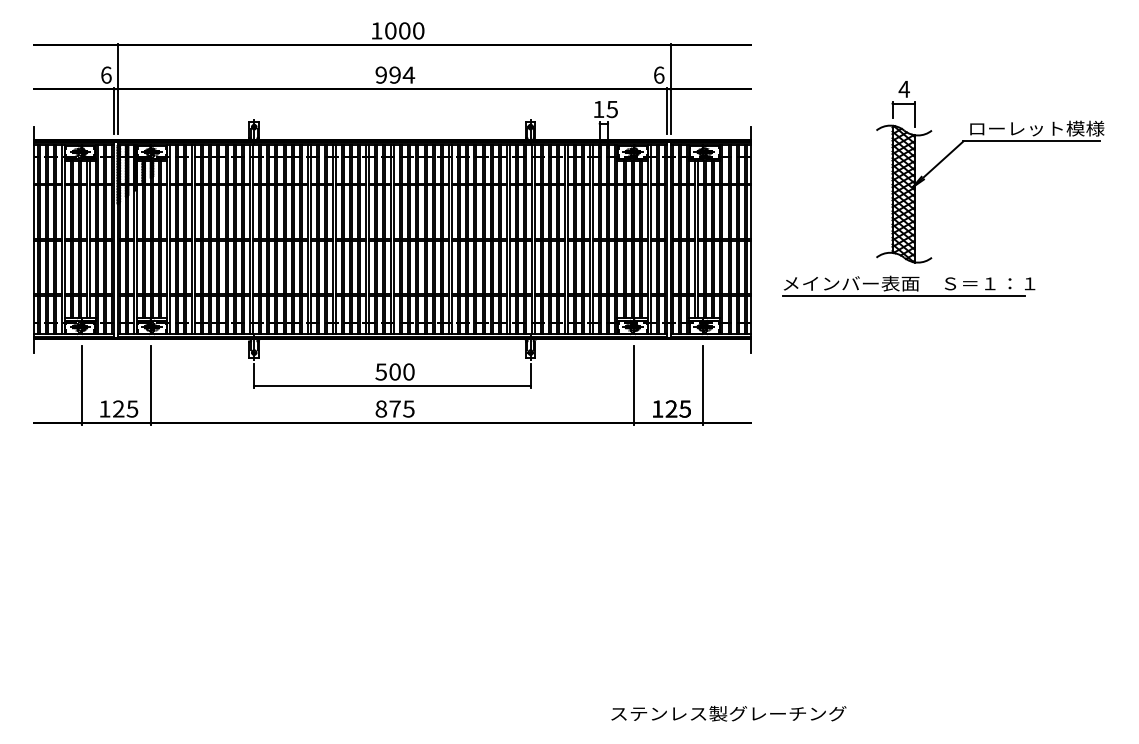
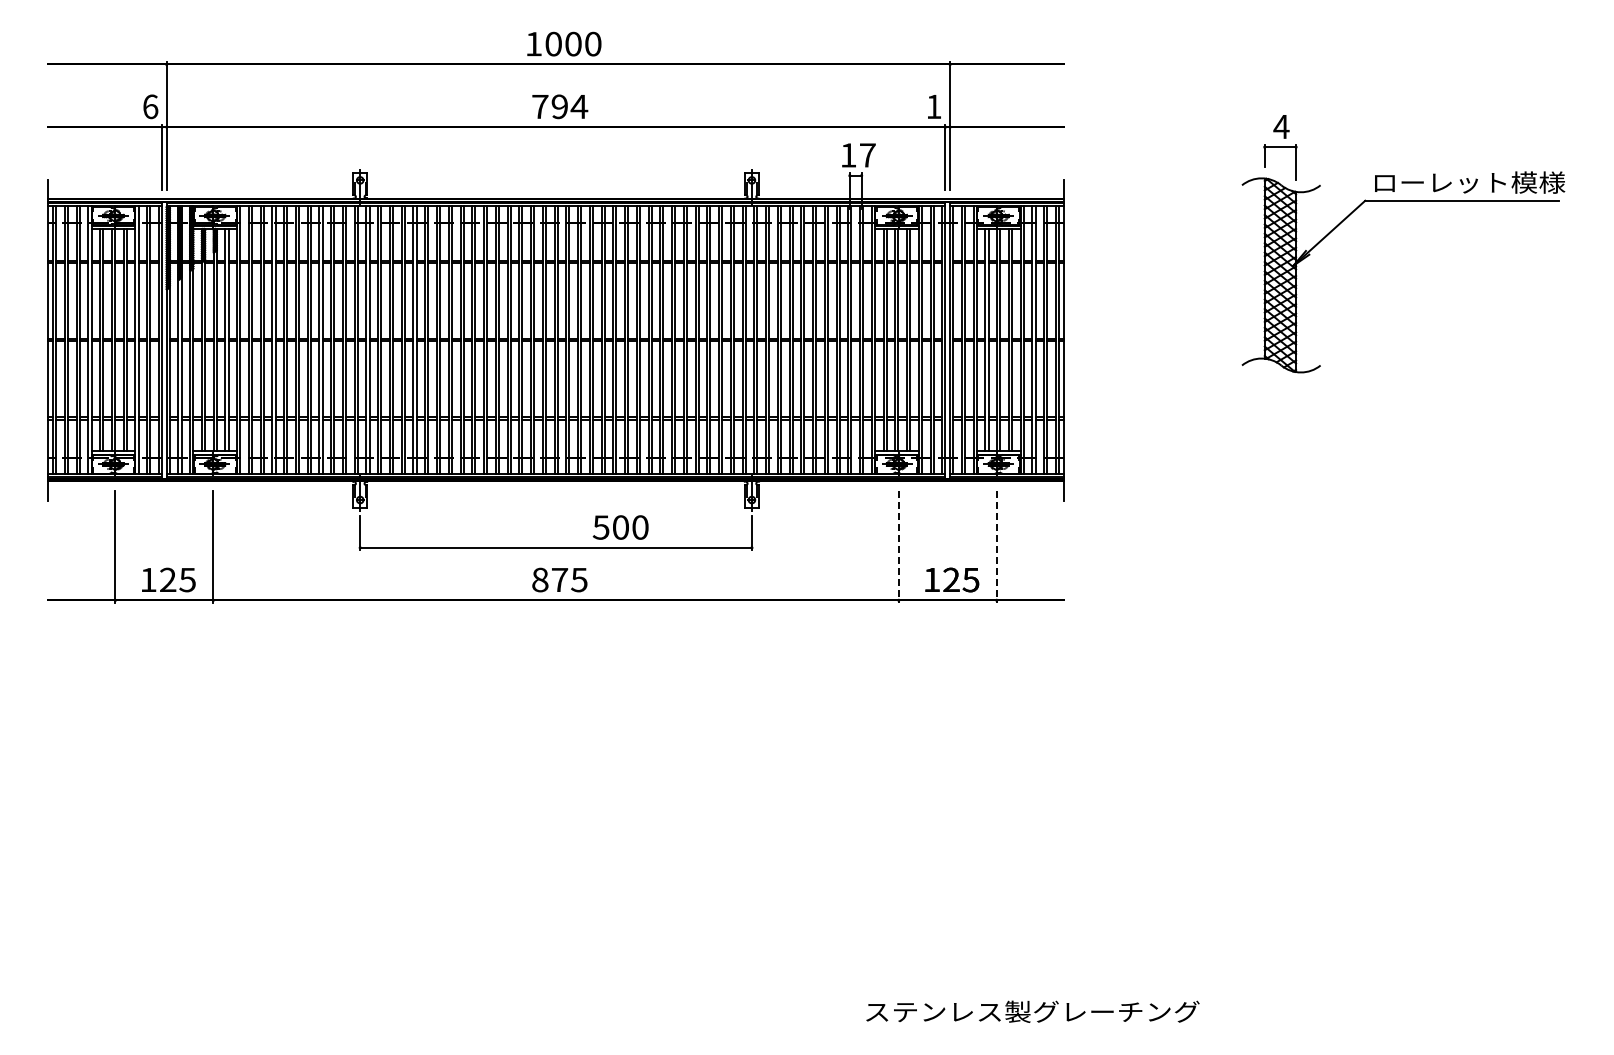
text: (381, 74) -> (540, 106), 994 -> 794
text: (659, 74) -> (934, 106), 6 -> 1
text: (612, 109) -> (867, 155), 15 -> 17
part: (909, 285) -> (1288, 405), removed
text: (394, 372) -> (620, 527), moved
line: (634, 386) -> (898, 547), solid -> dashed
line: (703, 386) -> (996, 547), solid -> dashed

